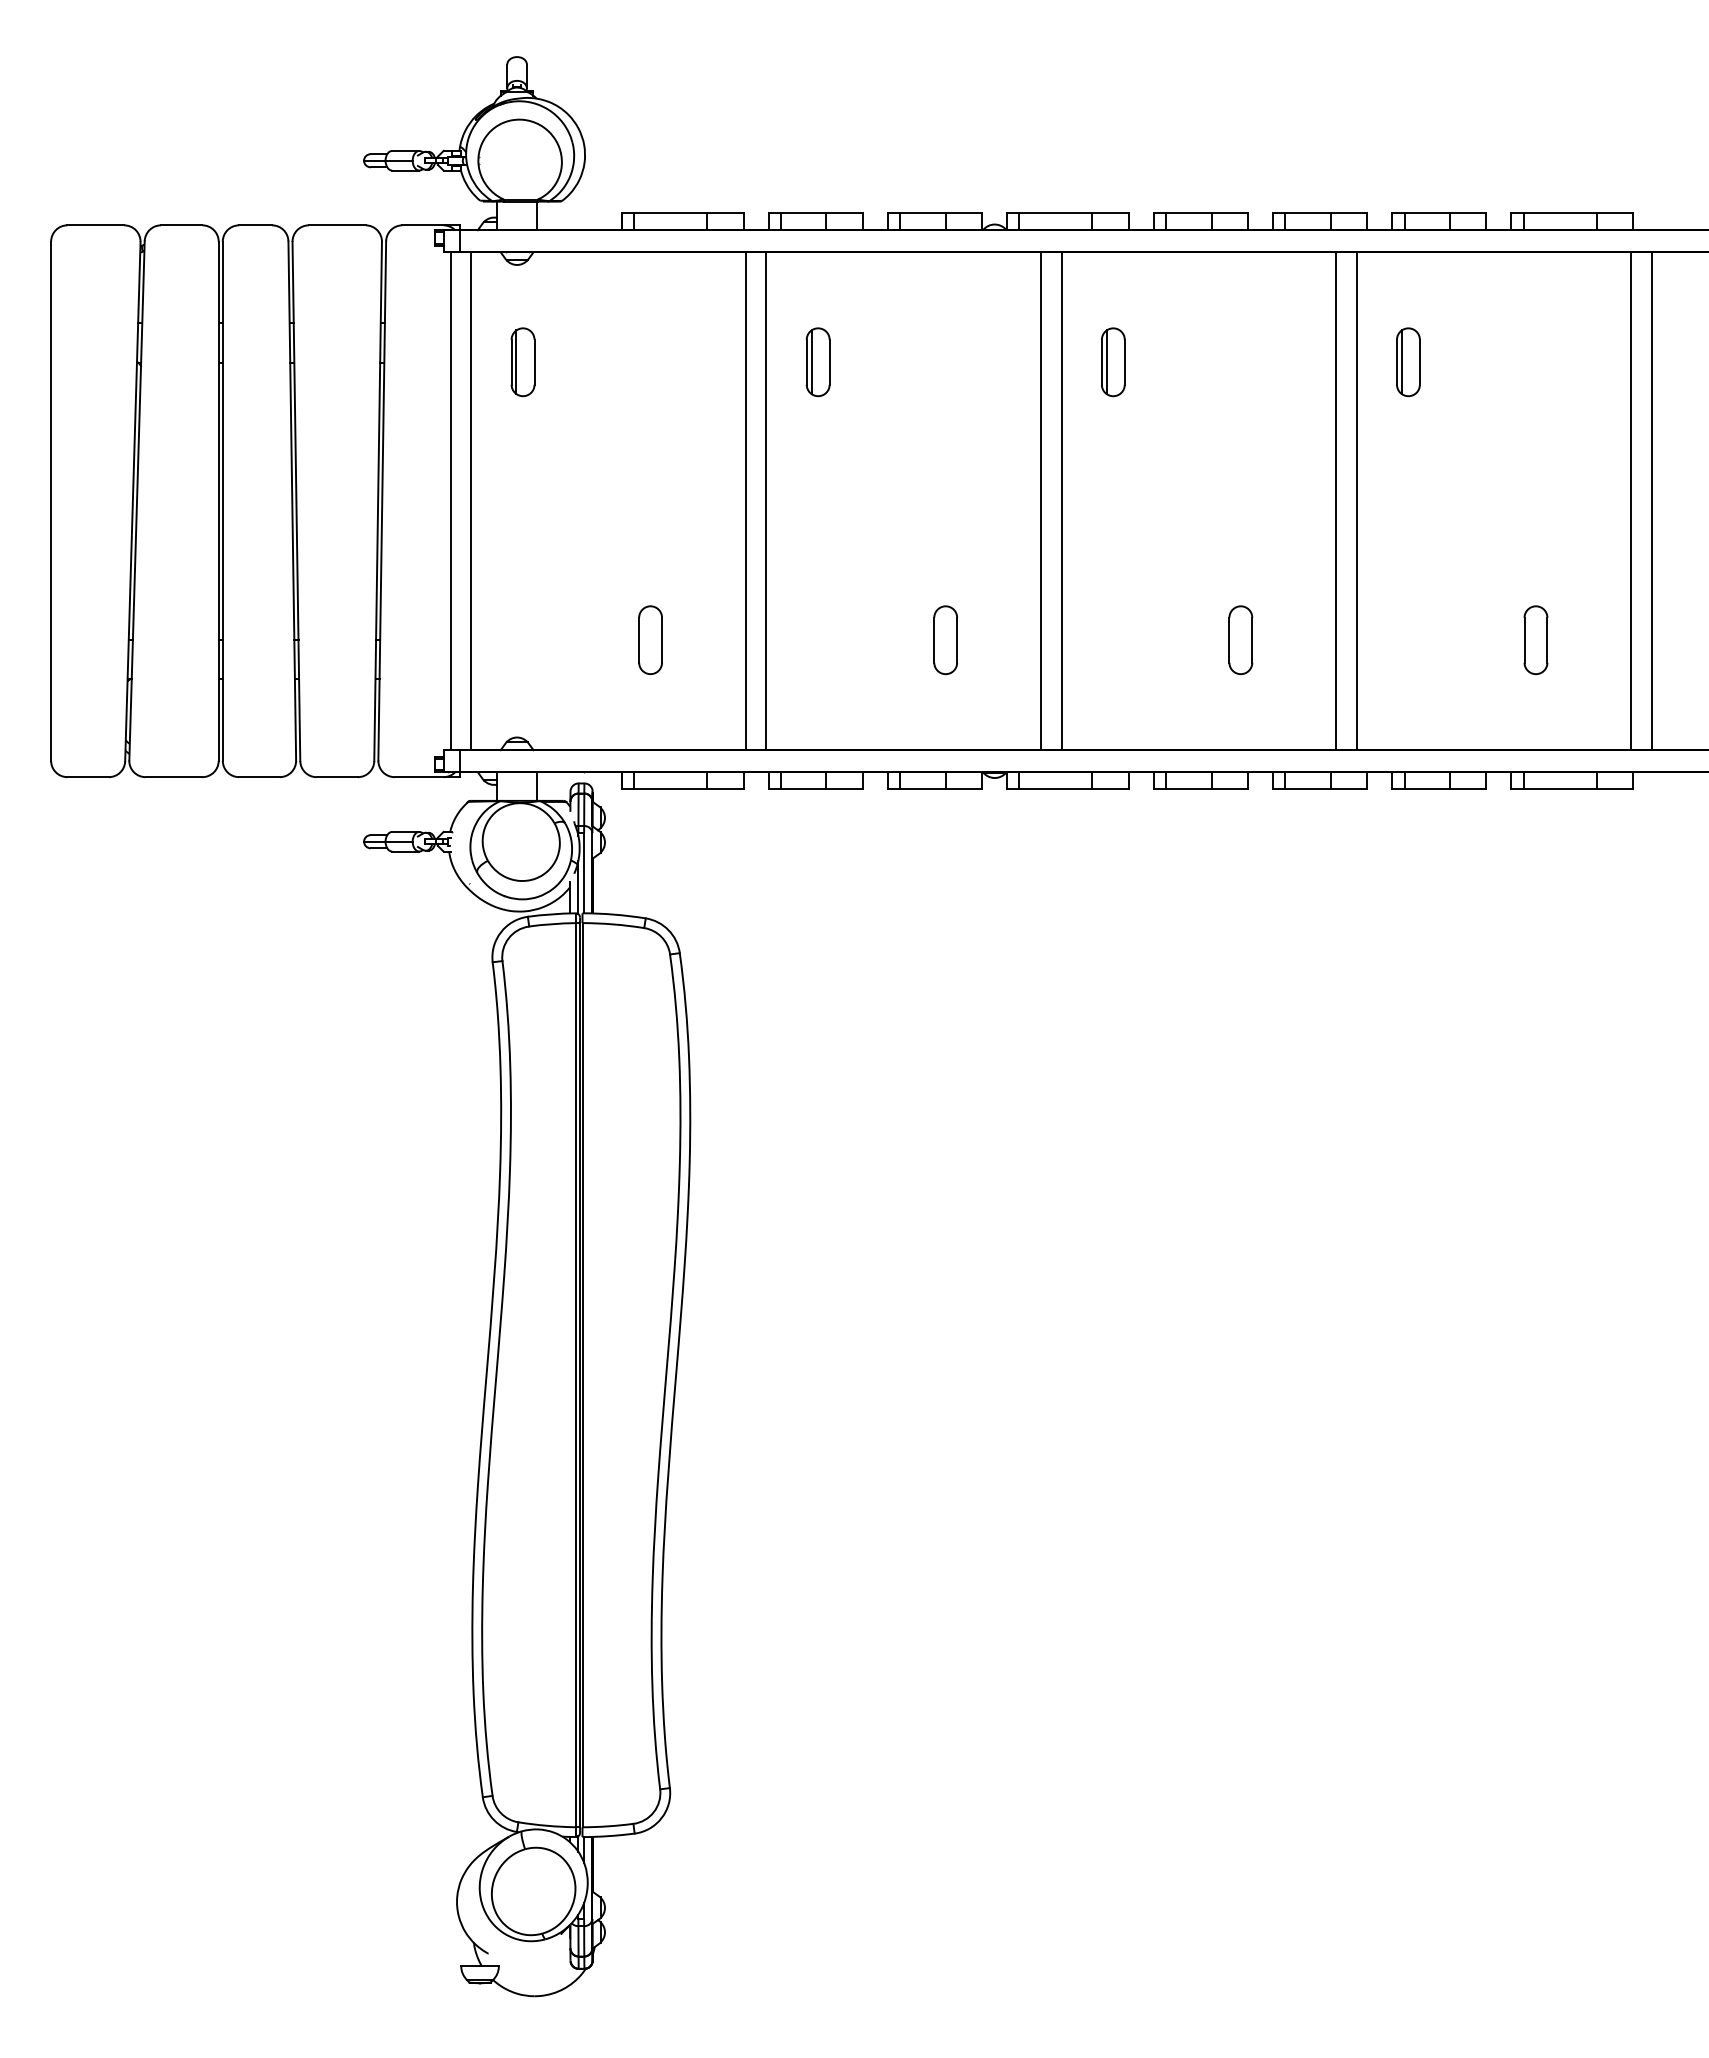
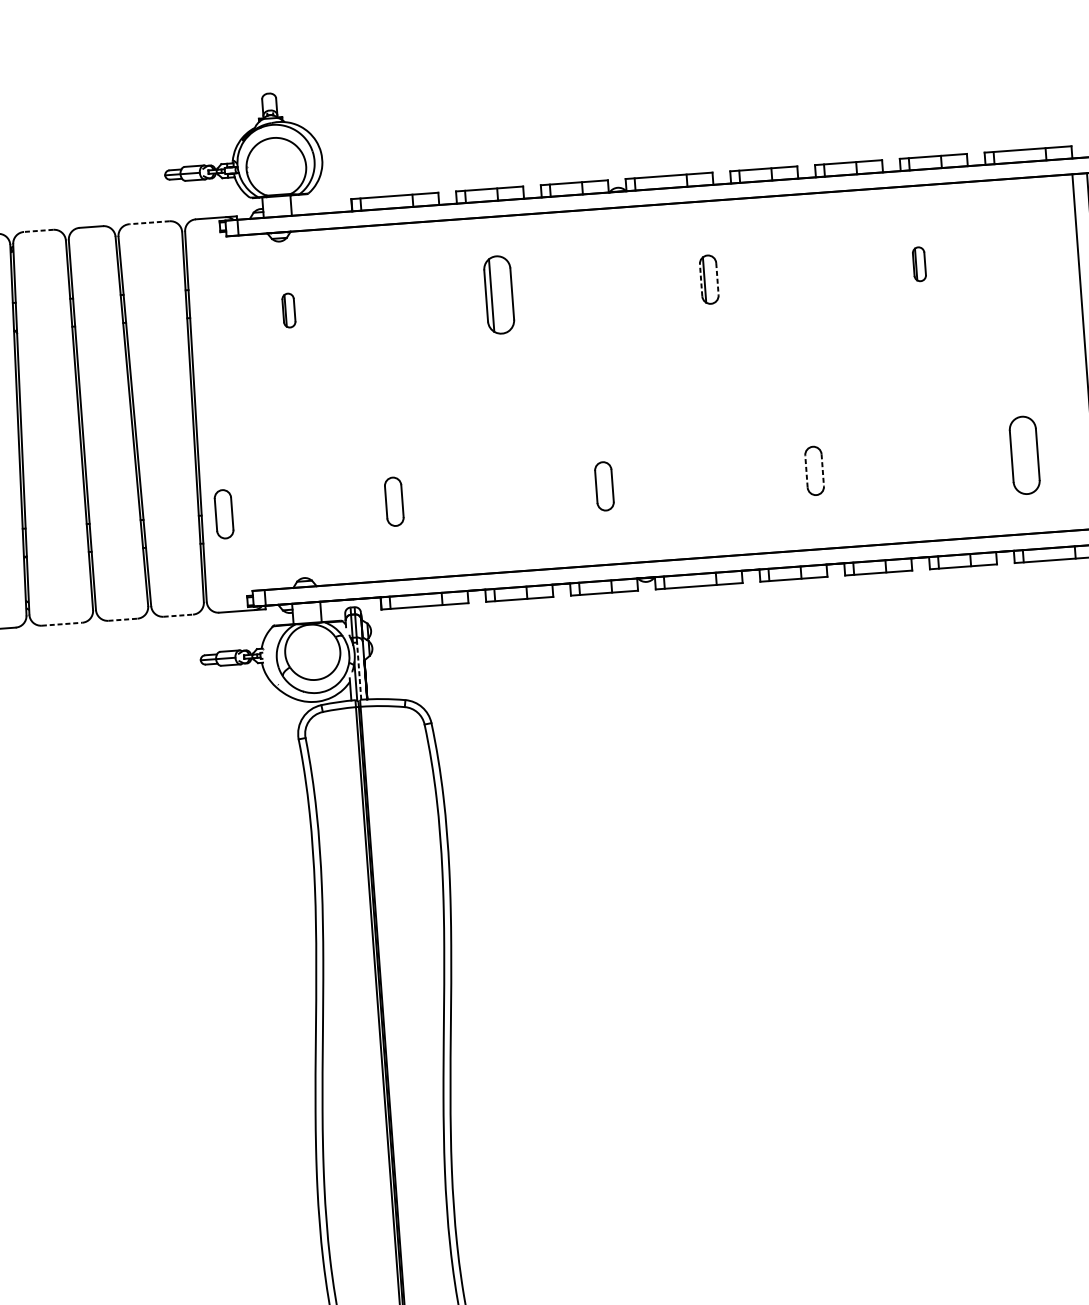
line: (181, 225) -> (38, 231), solid -> dashed
line: (336, 225) -> (148, 222), solid -> dashed
line: (1101, 361) -> (700, 279), solid -> dashed
part: (522, 362) -> (288, 310), size x0.7
part: (817, 362) -> (498, 295), size x1.6
line: (1124, 362) -> (717, 279), solid -> dashed
part: (1408, 362) -> (919, 264), size x0.7
line: (450, 501) -> (244, 413), removed
line: (471, 501) -> (259, 412), removed
line: (745, 501) -> (454, 398), removed
line: (766, 501) -> (469, 396), removed
line: (1041, 501) -> (665, 382), removed
line: (1061, 501) -> (679, 381), removed
line: (1336, 501) -> (875, 367), removed
line: (1356, 501) -> (889, 366), removed
part: (411, 639) -> (224, 513), added
line: (1229, 639) -> (806, 471), solid -> dashed
line: (1252, 640) -> (822, 470), solid -> dashed
part: (1535, 640) -> (1024, 455), size x1.6
line: (174, 777) -> (62, 624), solid -> dashed
line: (259, 777) -> (122, 620), solid -> dashed
line: (337, 777) -> (178, 615), solid -> dashed
line: (584, 872) -> (359, 670), solid -> dashed

